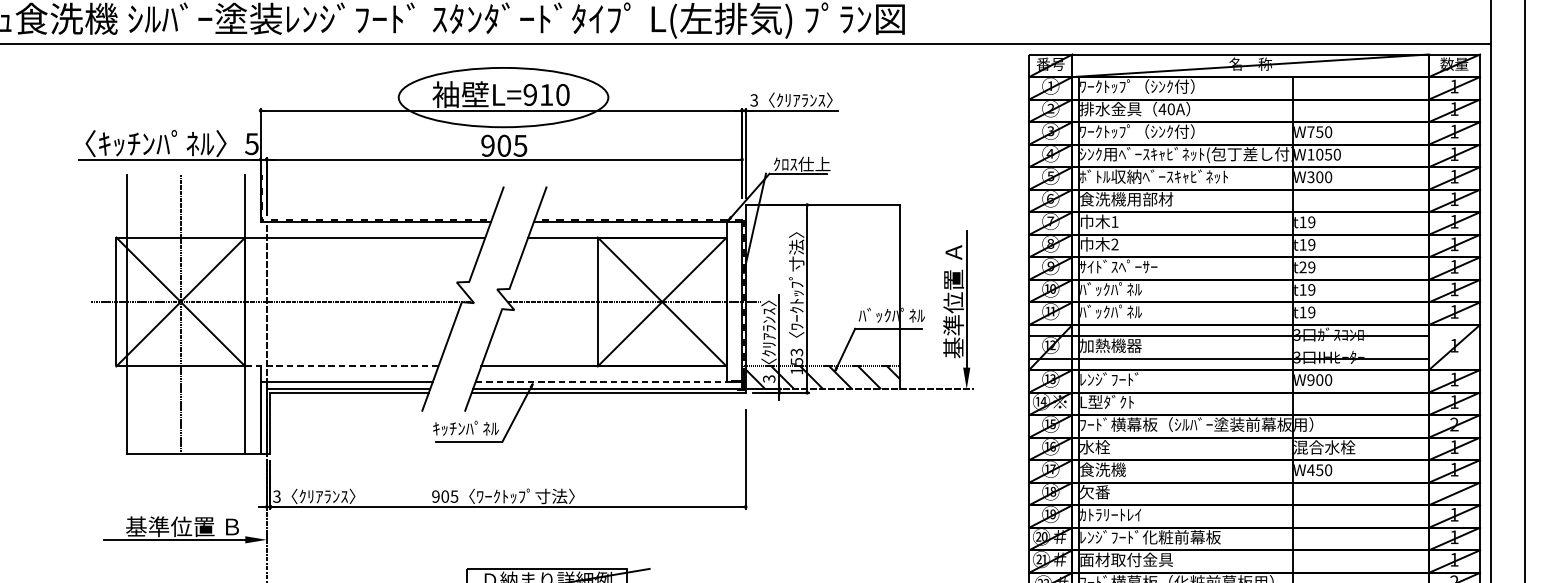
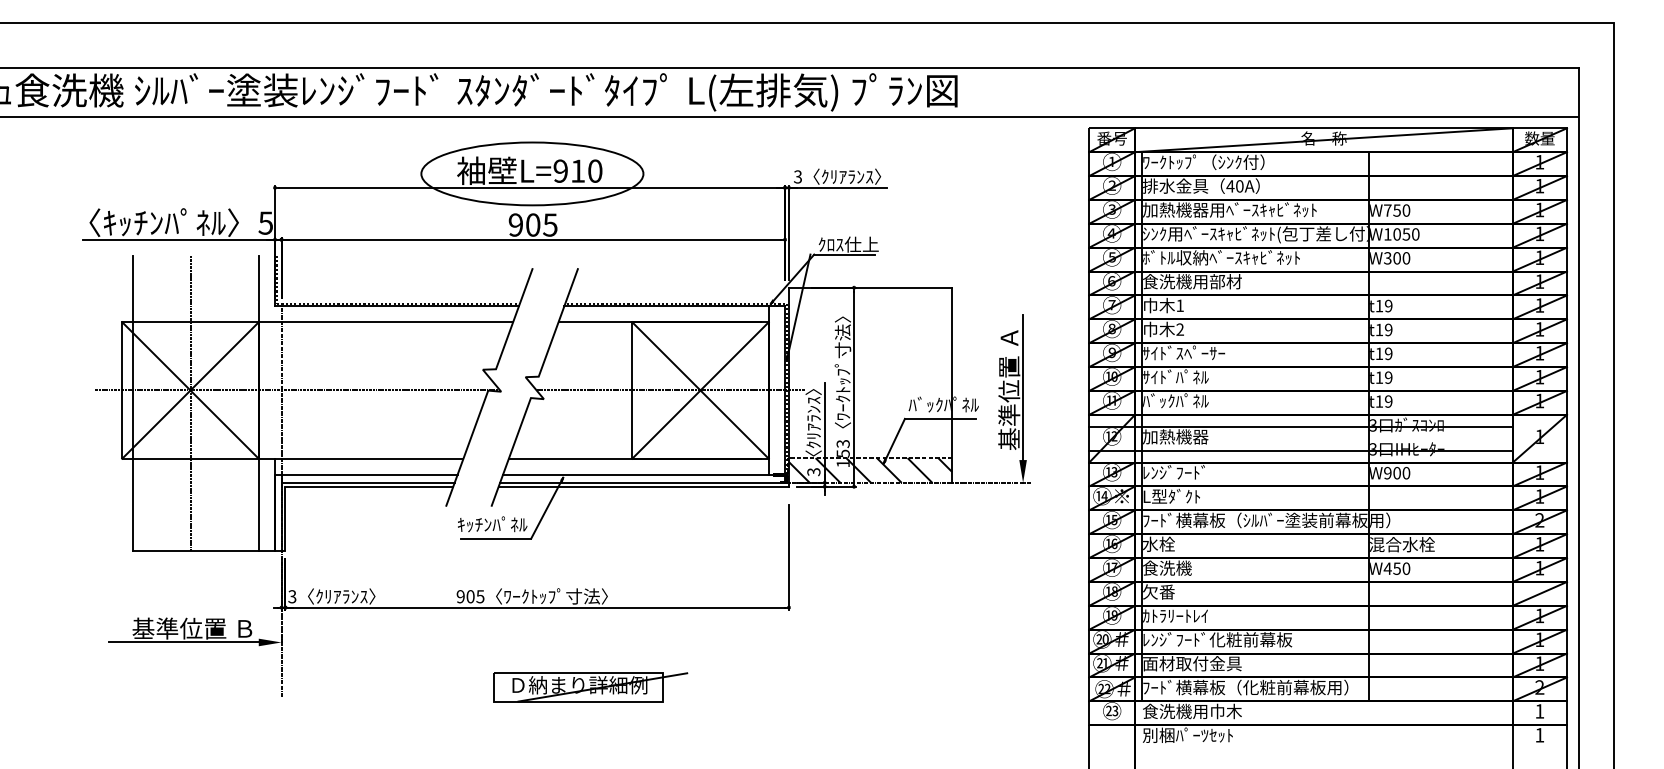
text: (1161, 131) -> (1229, 209), ﾜｰｸﾄｯﾌﾟ（ｼﾝｸ付） -> 加熱機器用ﾍﾞｰｽｷｬﾋﾞﾈｯﾄ
text: (1303, 267) -> (1379, 353), t29 -> t19
text: (1094, 288) -> (1158, 376), ﾊﾞｯｸﾊﾟﾈﾙ -> ｻｲﾄﾞﾊﾟﾈﾙ
line: (342, 366) -> (361, 458), dashed -> solid
line: (609, 382) -> (644, 475), dashed -> solid

